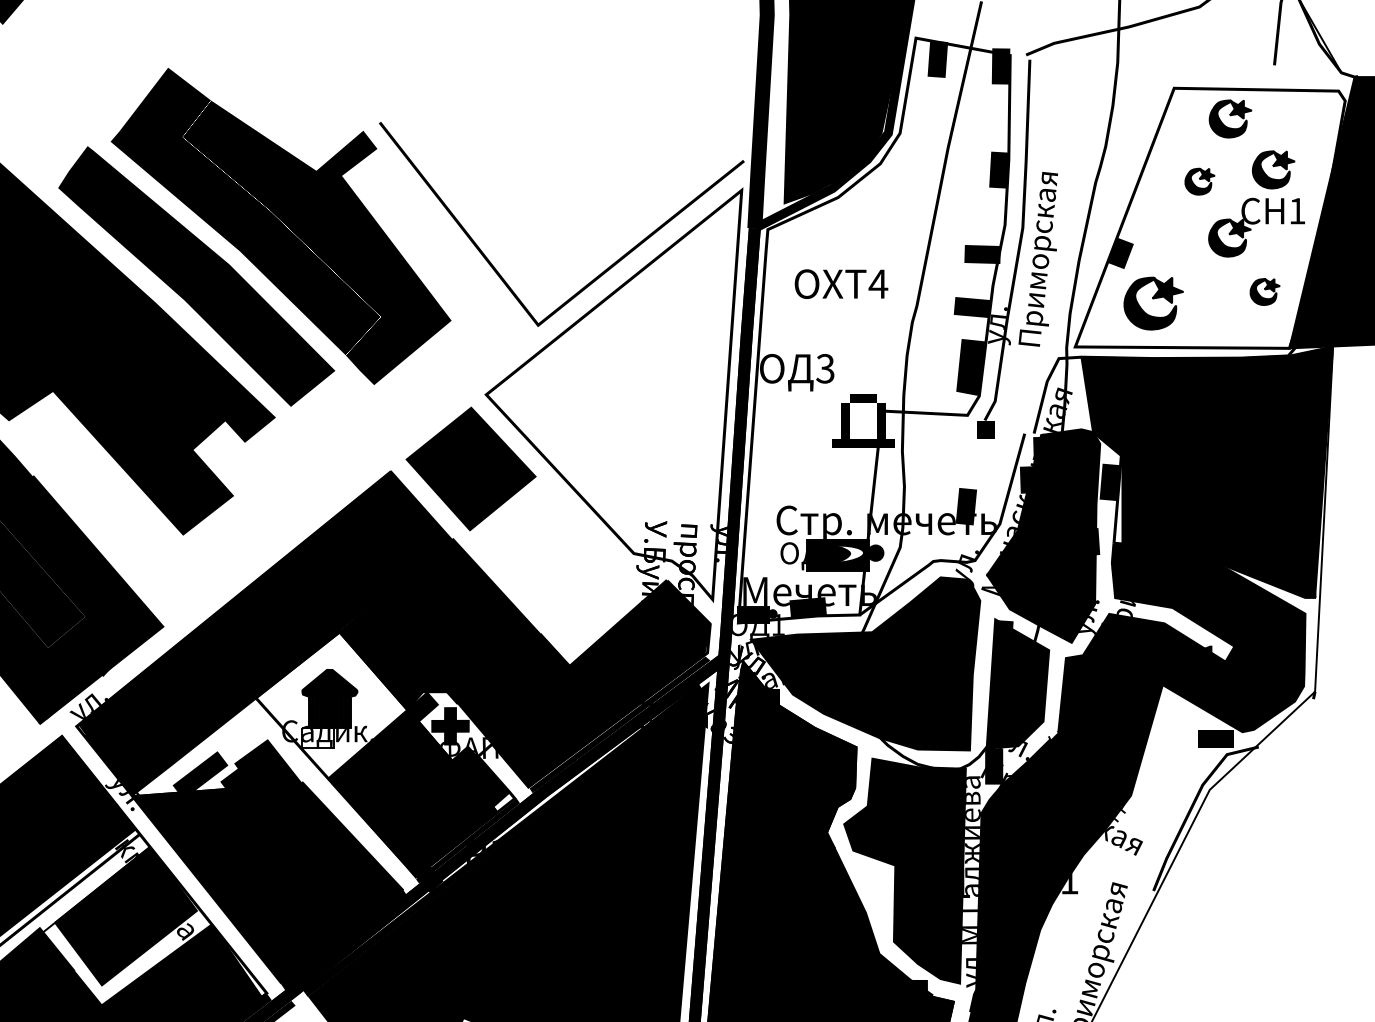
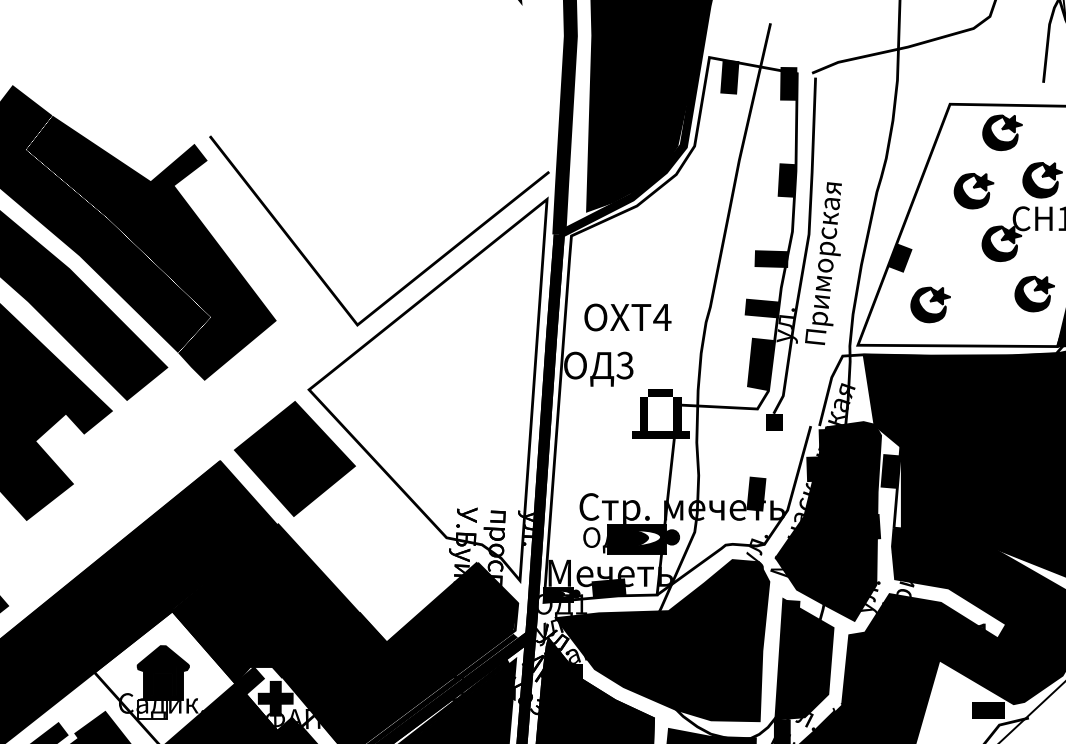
part: (1199, 181) -> (973, 191), size x1.43
text: (841, 283) -> (627, 316), moved
part: (1264, 291) -> (1034, 293), size x1.43
part: (1152, 303) -> (929, 304), size x0.71

